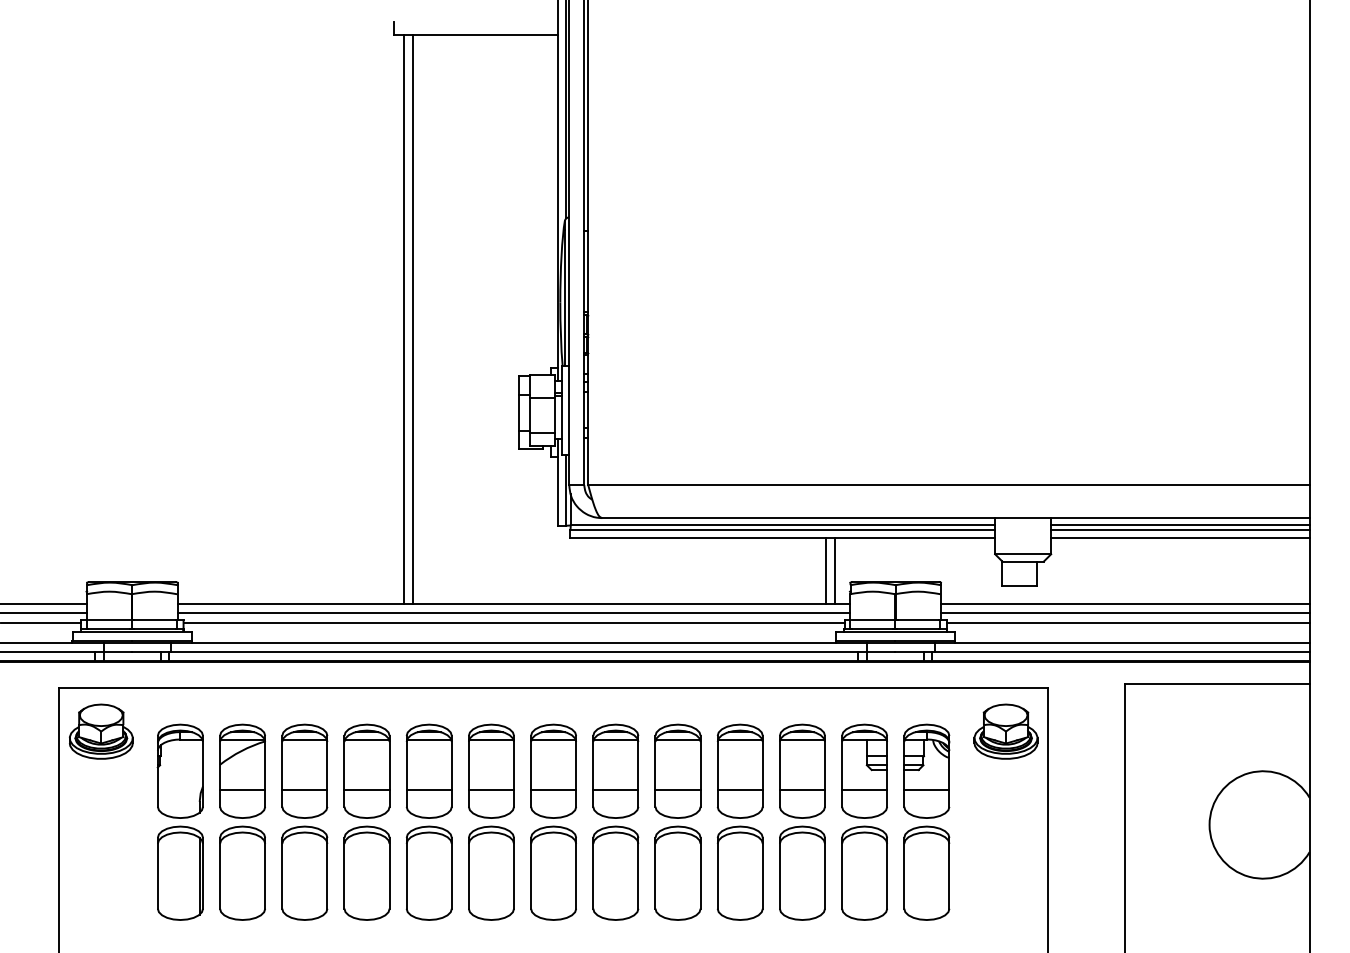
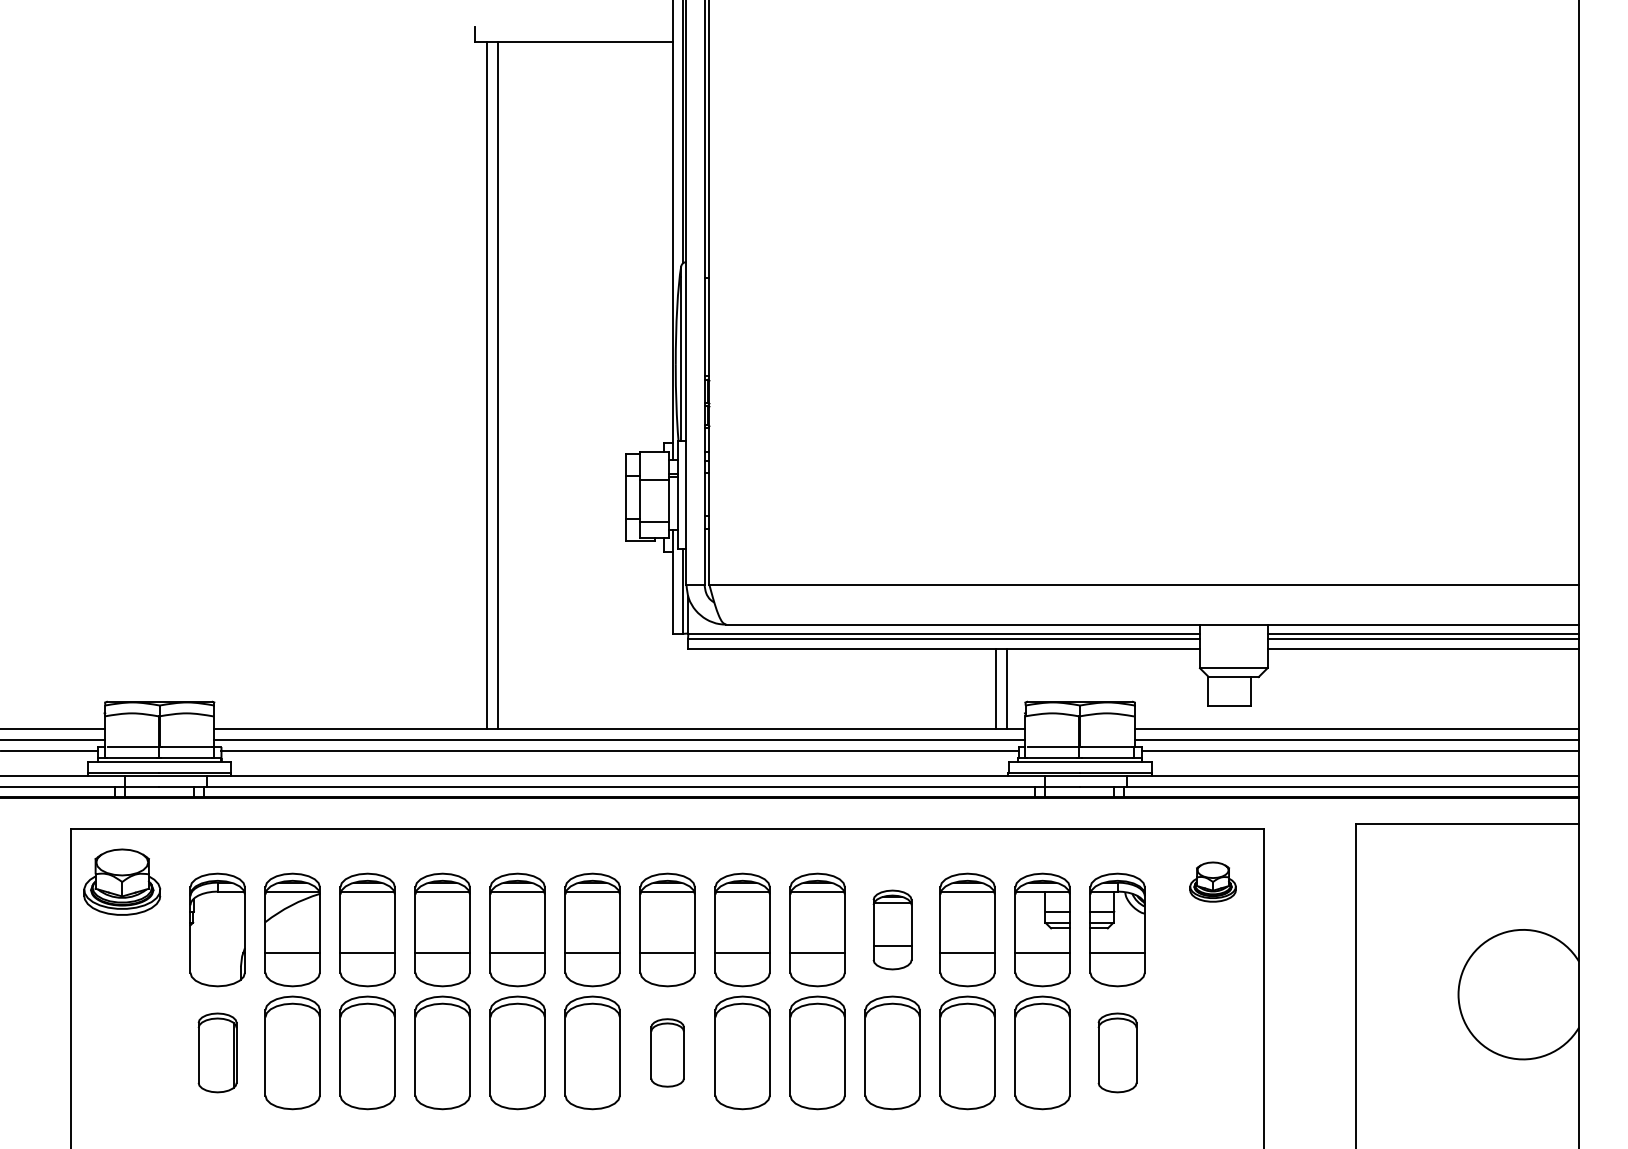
part: (1005, 731) -> (1212, 881), size x0.6
part: (740, 770) -> (892, 929), size x0.7
part: (180, 872) -> (217, 1052), size x0.7
part: (553, 872) -> (667, 1052), size x0.6
part: (926, 872) -> (1117, 1052), size x0.7

